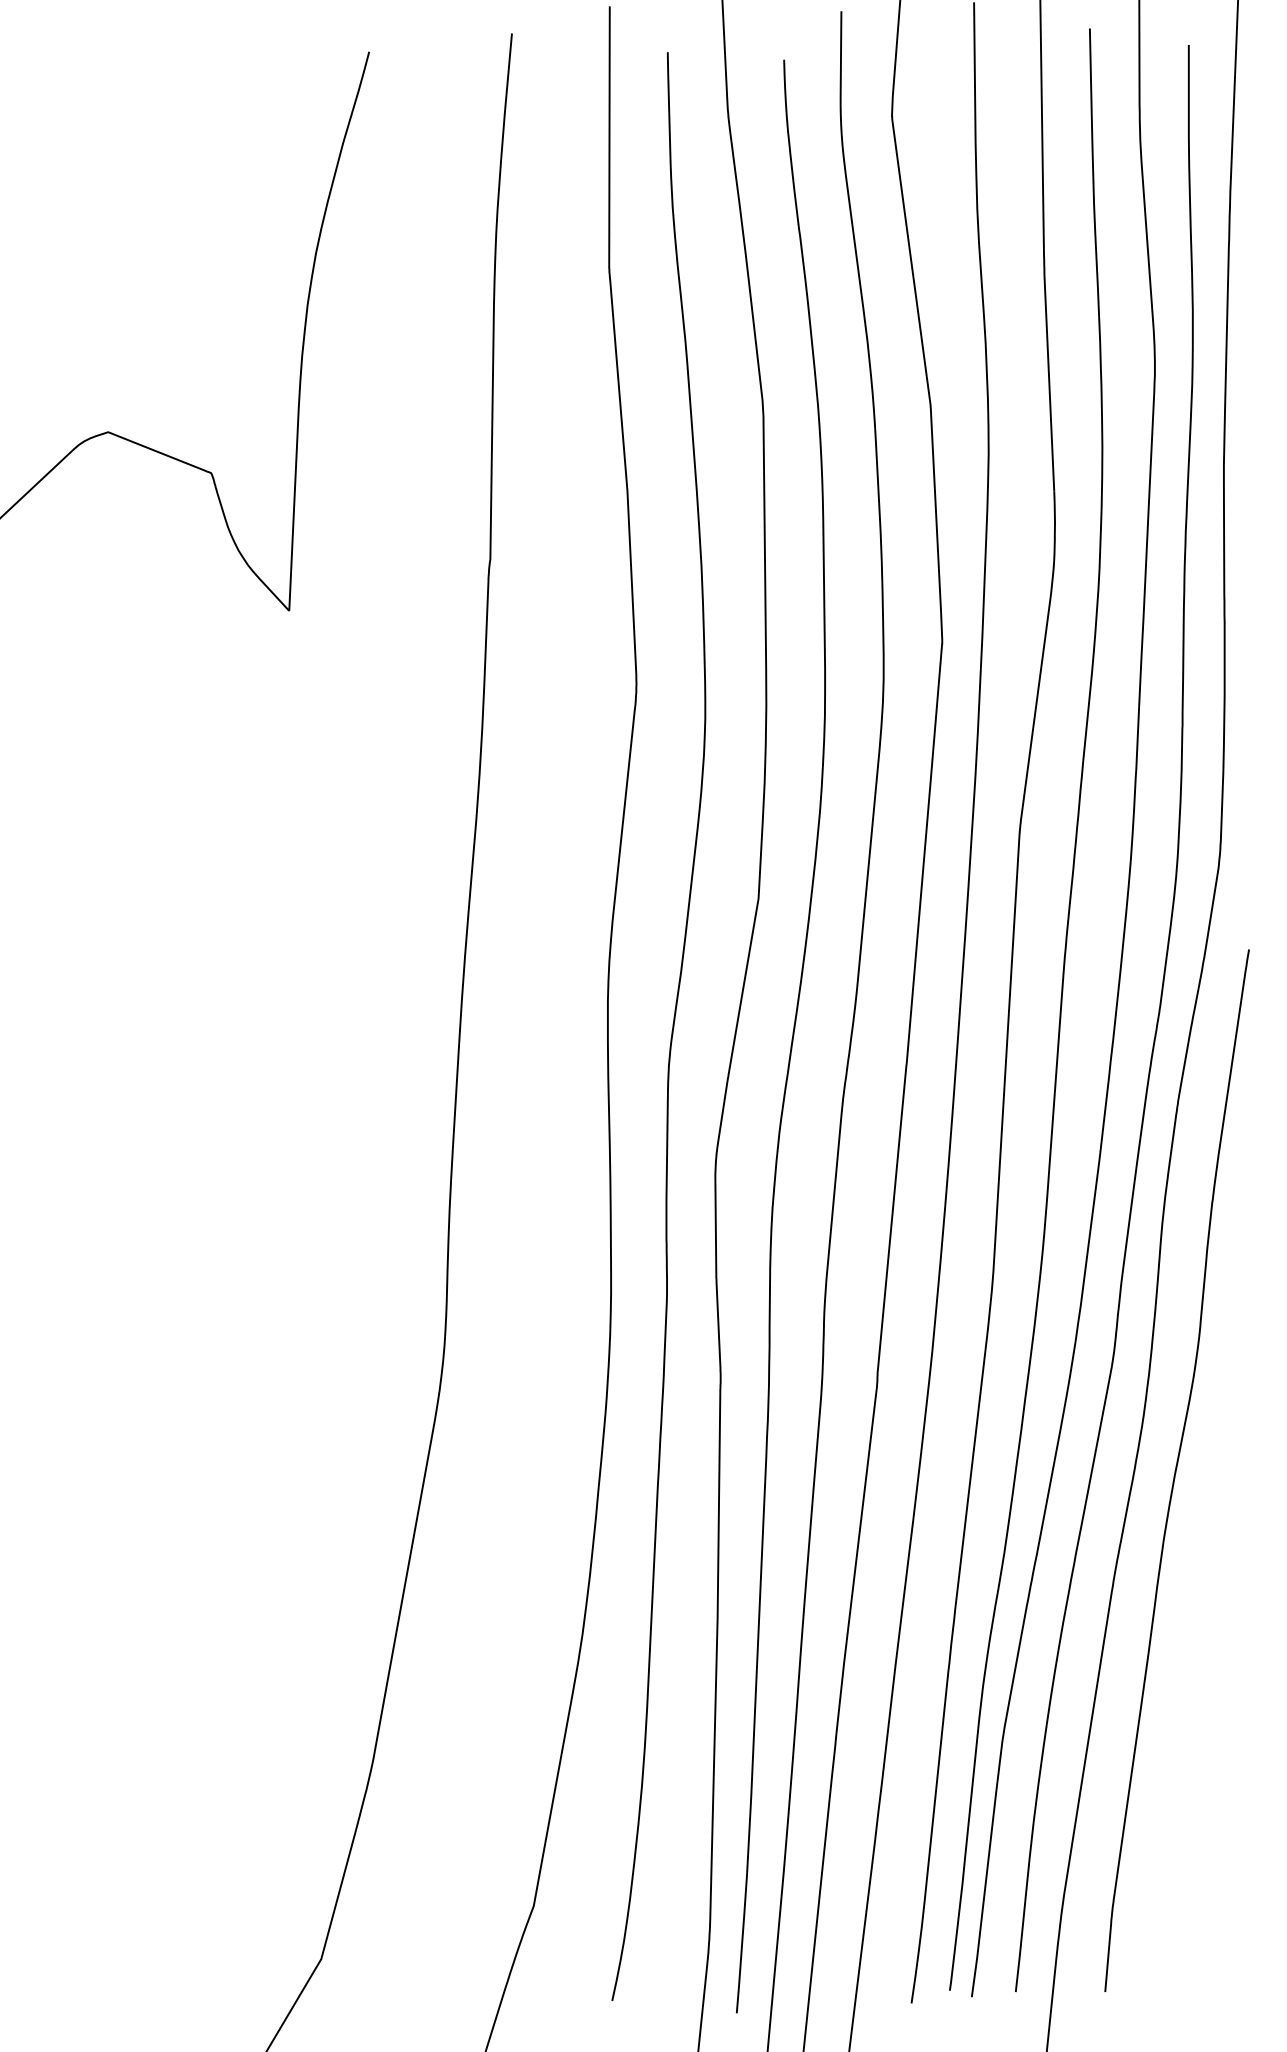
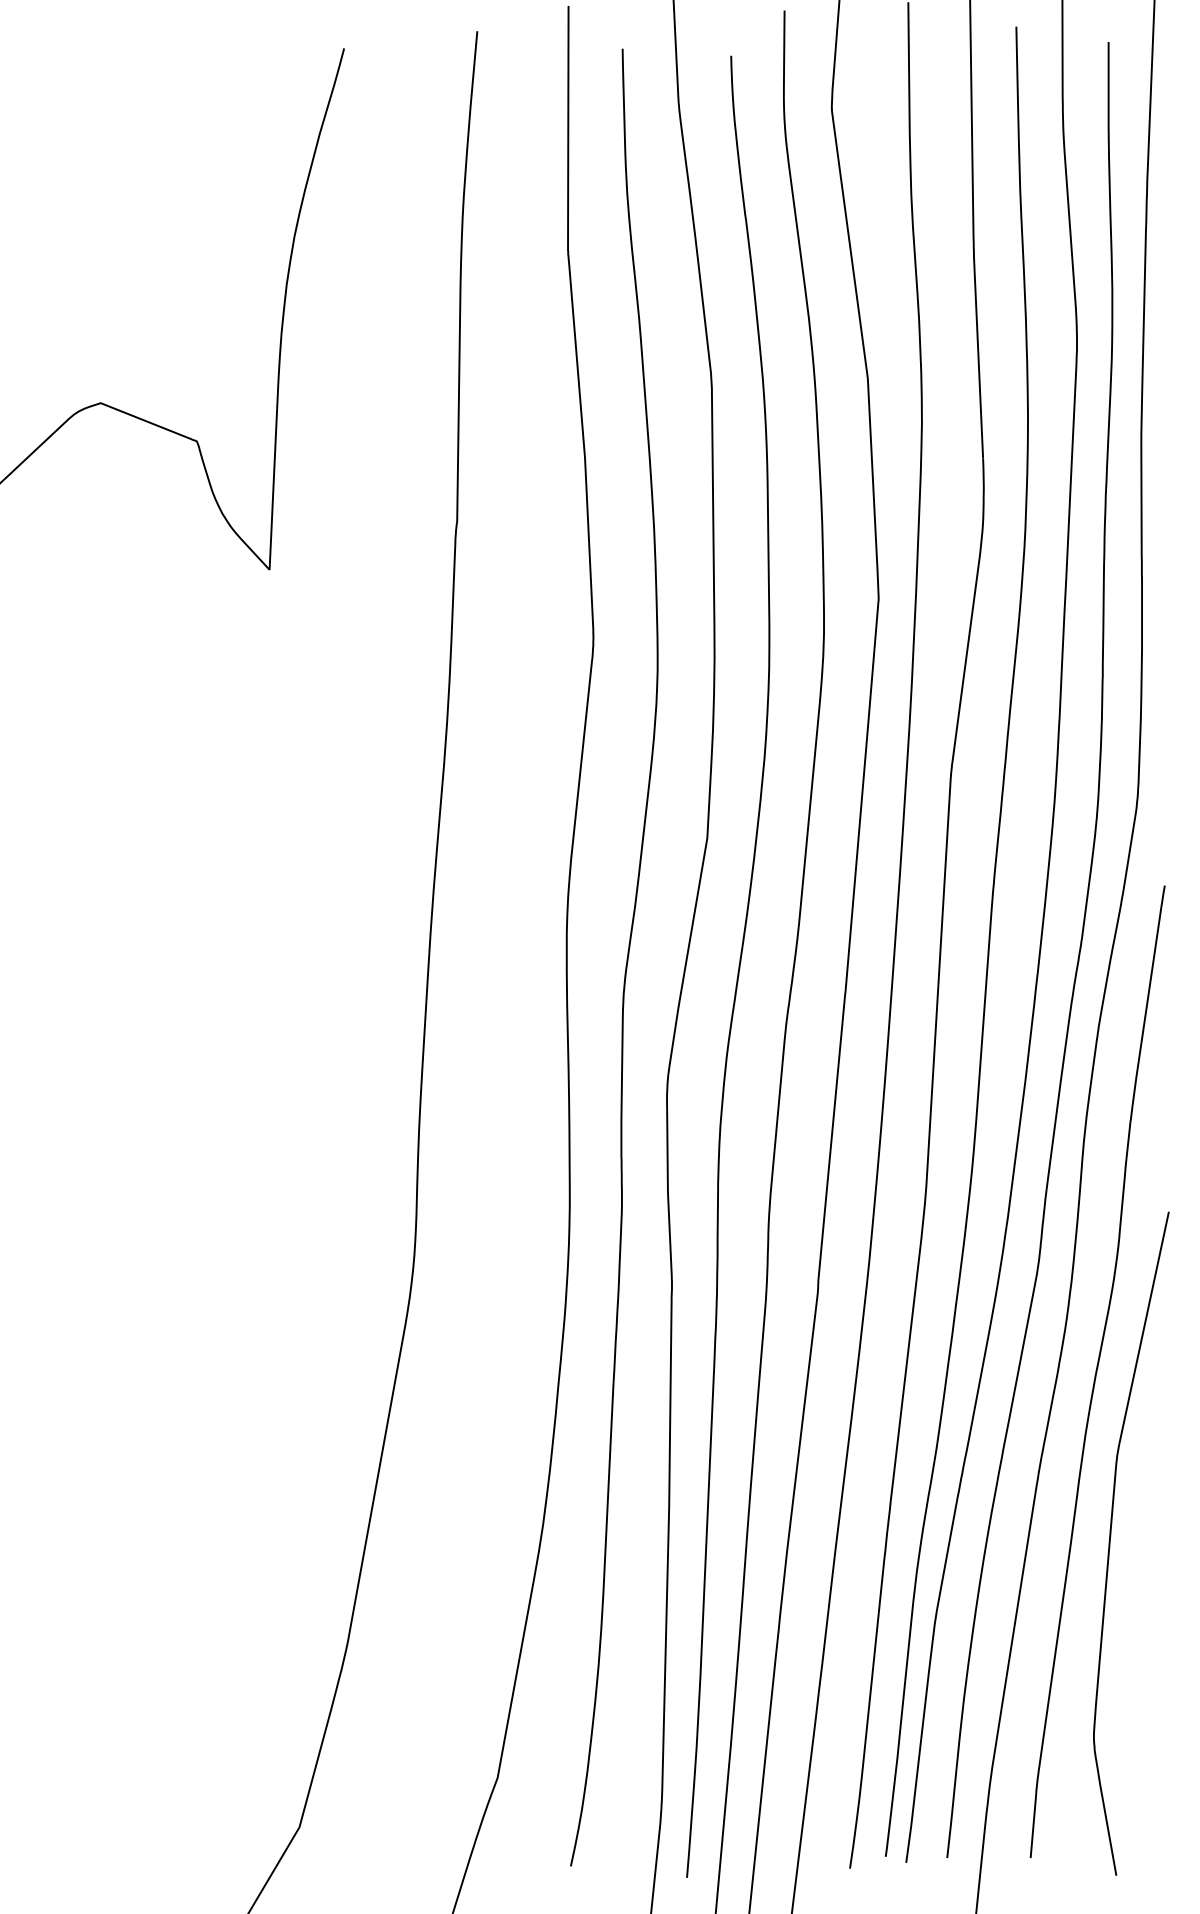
curve: (1191, 1650) -> (1111, 1539), added

